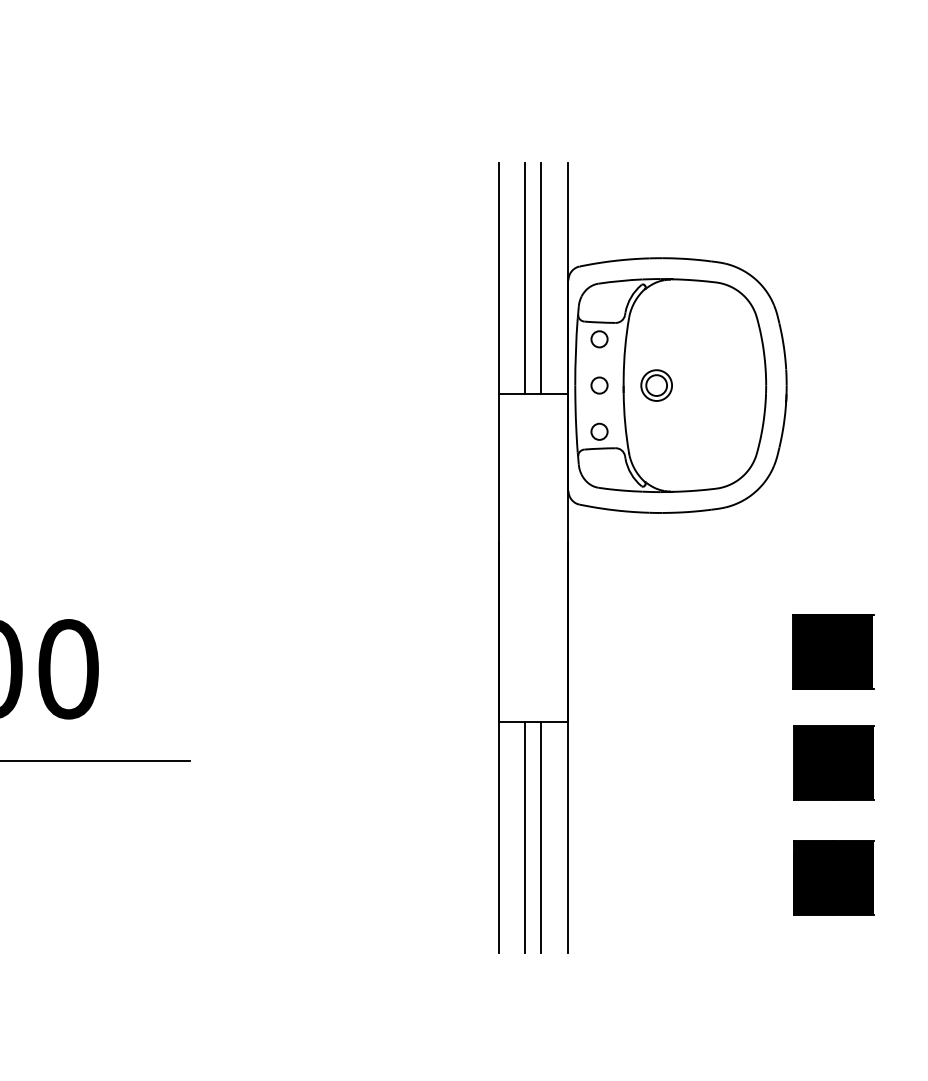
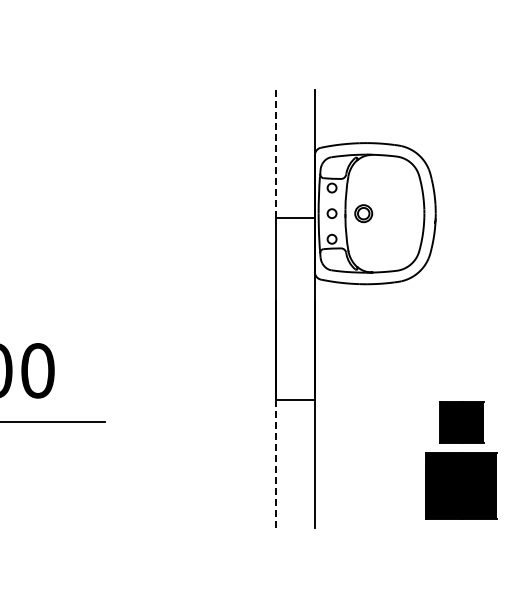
line: (499, 278) -> (276, 154), solid -> dashed
line: (524, 278) -> (290, 154), removed
line: (540, 278) -> (299, 154), removed
part: (833, 652) -> (461, 361), removed
line: (499, 838) -> (276, 464), solid -> dashed
line: (524, 838) -> (290, 464), removed
line: (540, 838) -> (299, 464), removed
part: (833, 878) -> (461, 486), size x1.6

